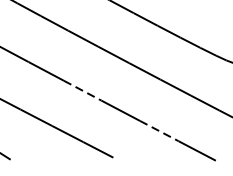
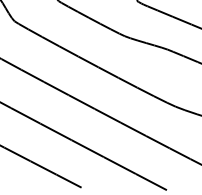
line: (82, 90) -> (55, 131), dashed -> solid
line: (160, 131) -> (120, 165), dashed -> solid

